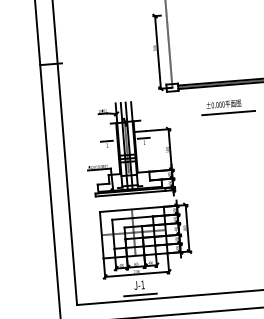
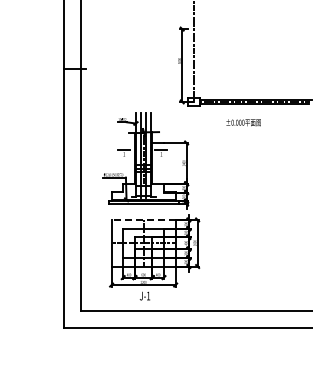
line: (228, 112) -> (247, 131), removed
line: (131, 209) -> (143, 219), solid -> dashed
line: (140, 294) -> (145, 305), removed

